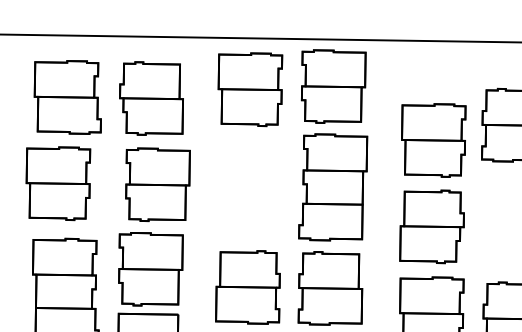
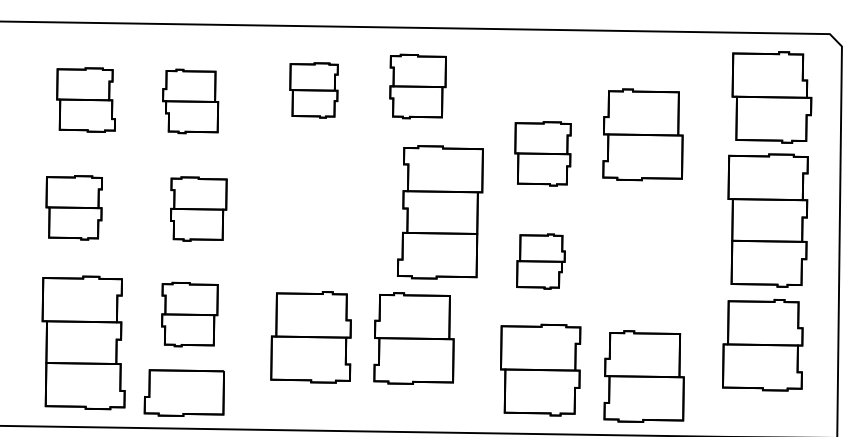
part: (333, 86) -> (417, 86), size x0.7
part: (249, 89) -> (313, 90), size x0.6
part: (67, 96) -> (85, 99), size x0.7
part: (151, 98) -> (190, 101), size x0.7
part: (433, 140) -> (542, 153), size x0.7
part: (57, 183) -> (73, 207), size x0.7
part: (157, 184) -> (198, 208), size x0.7
part: (333, 187) -> (440, 212), moved
part: (431, 226) -> (540, 261), size x0.6
part: (150, 269) -> (189, 314), size x0.7

